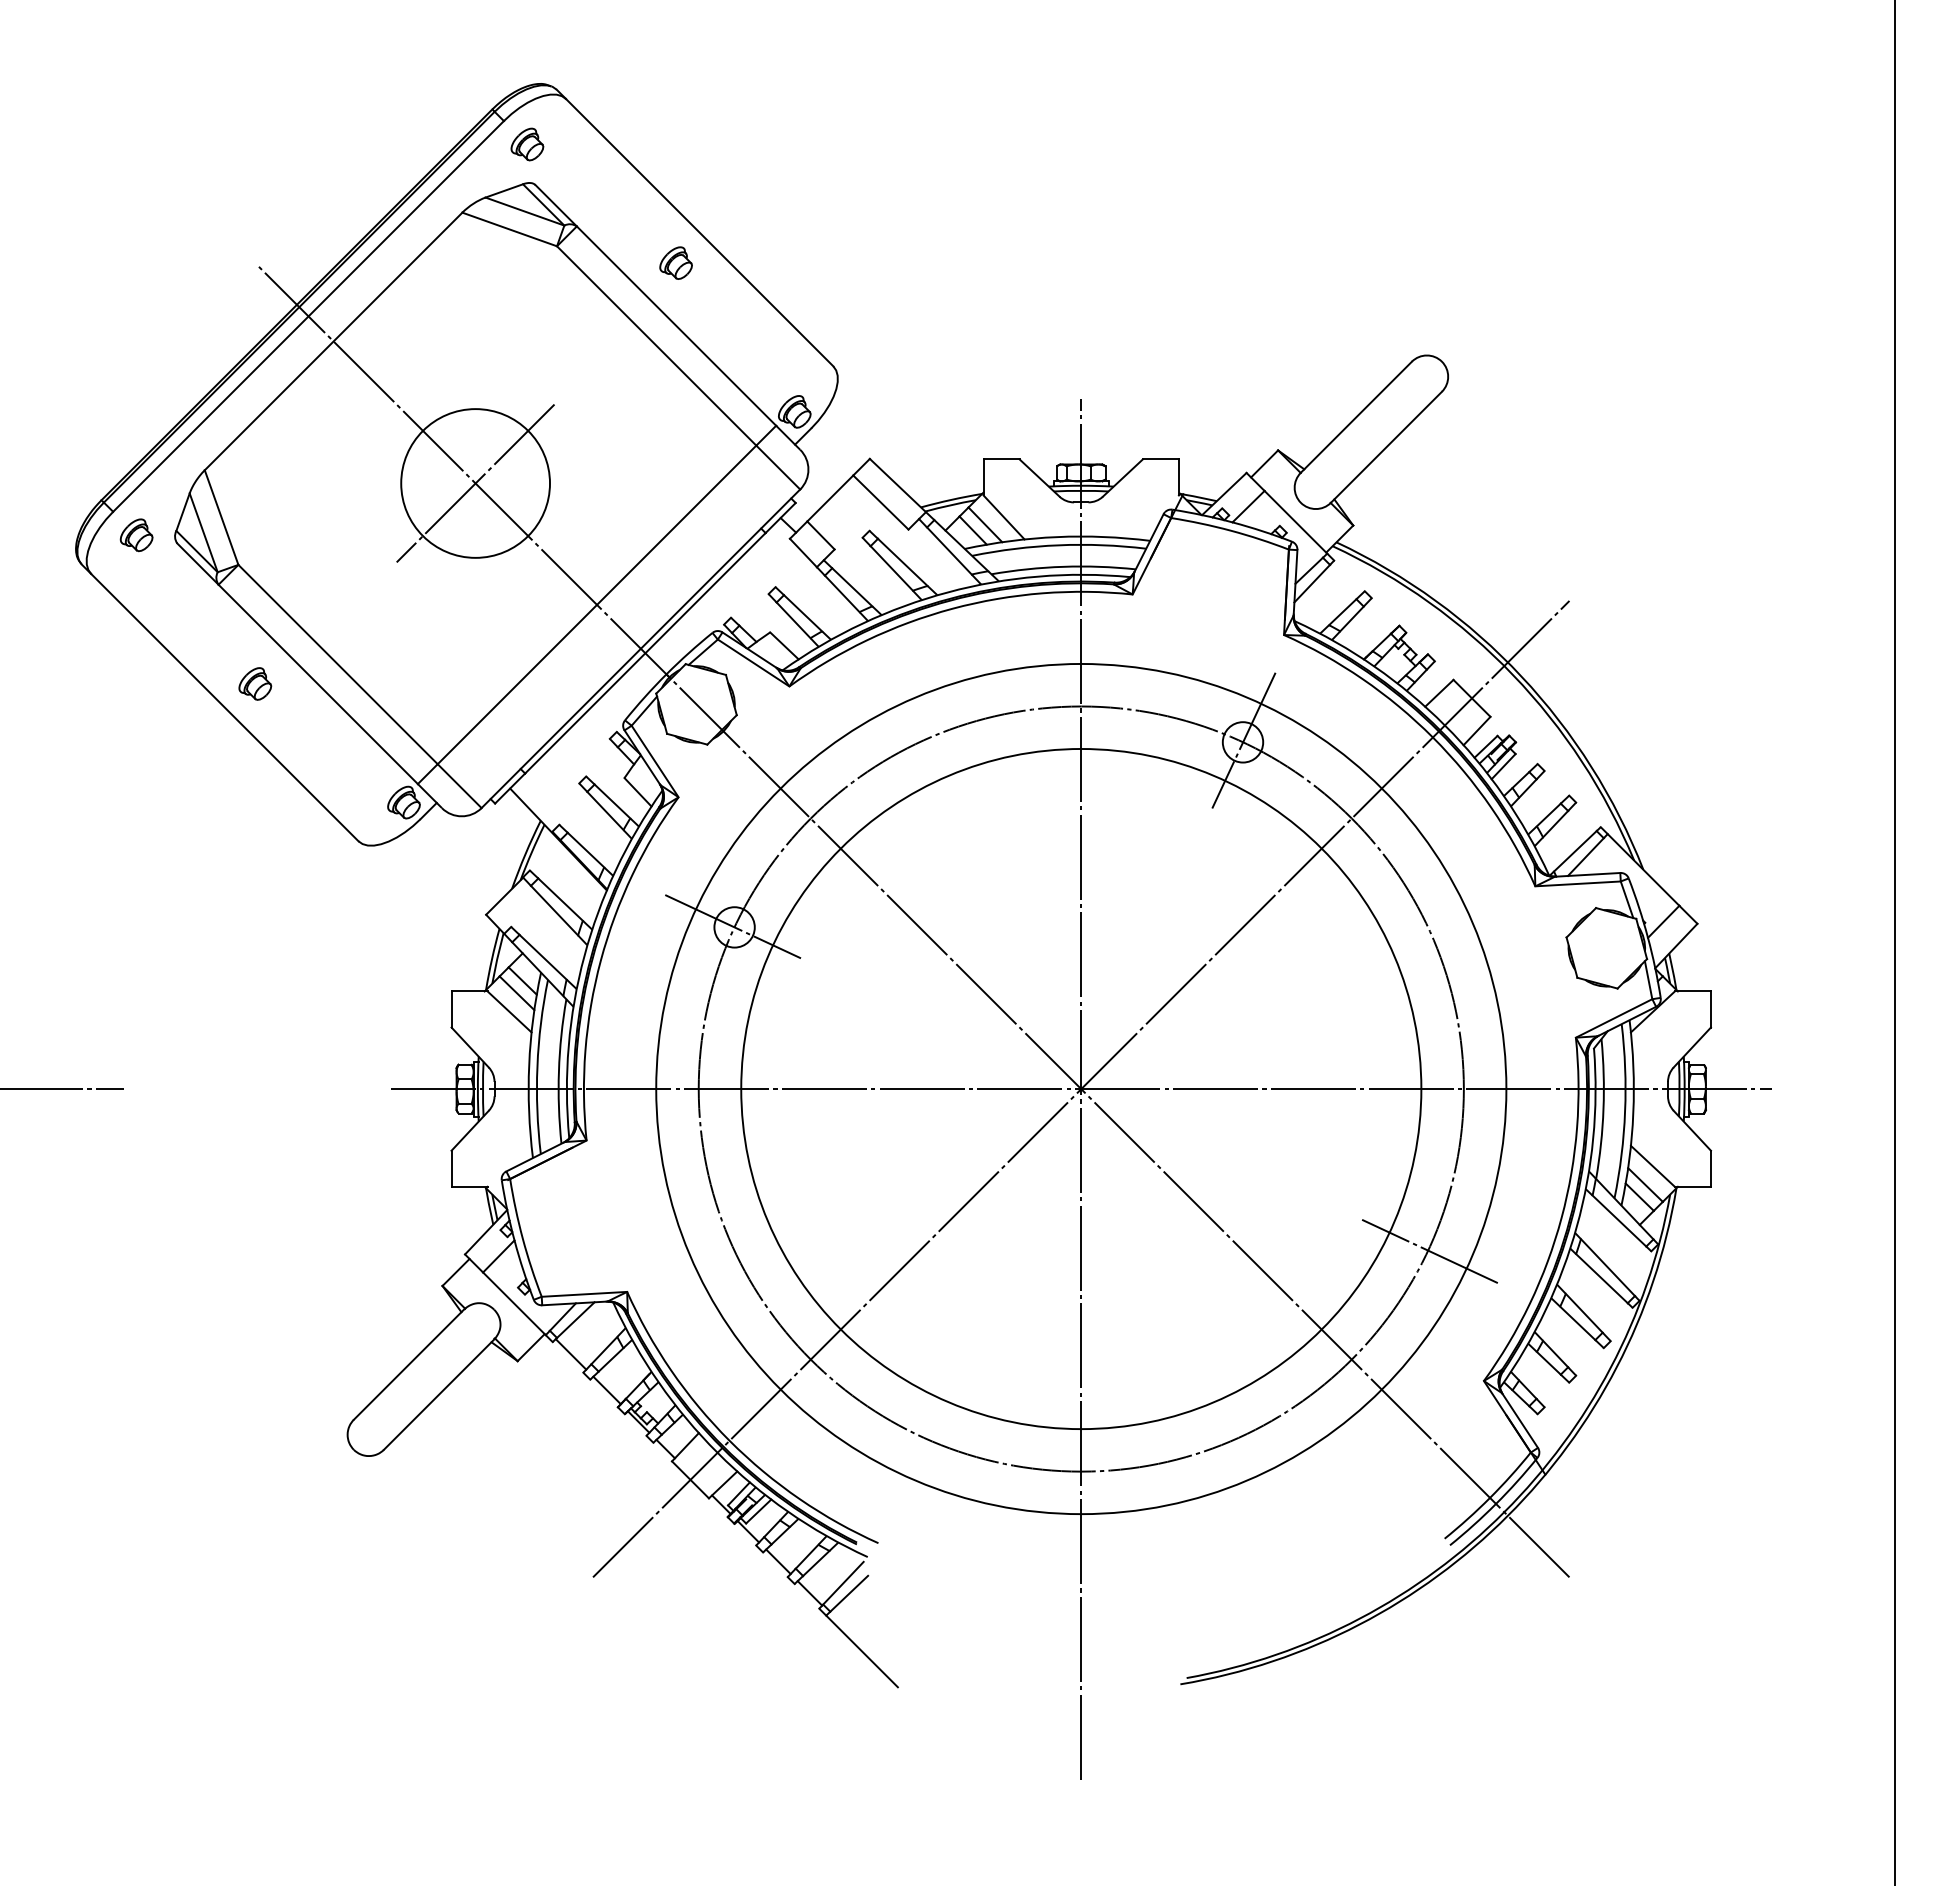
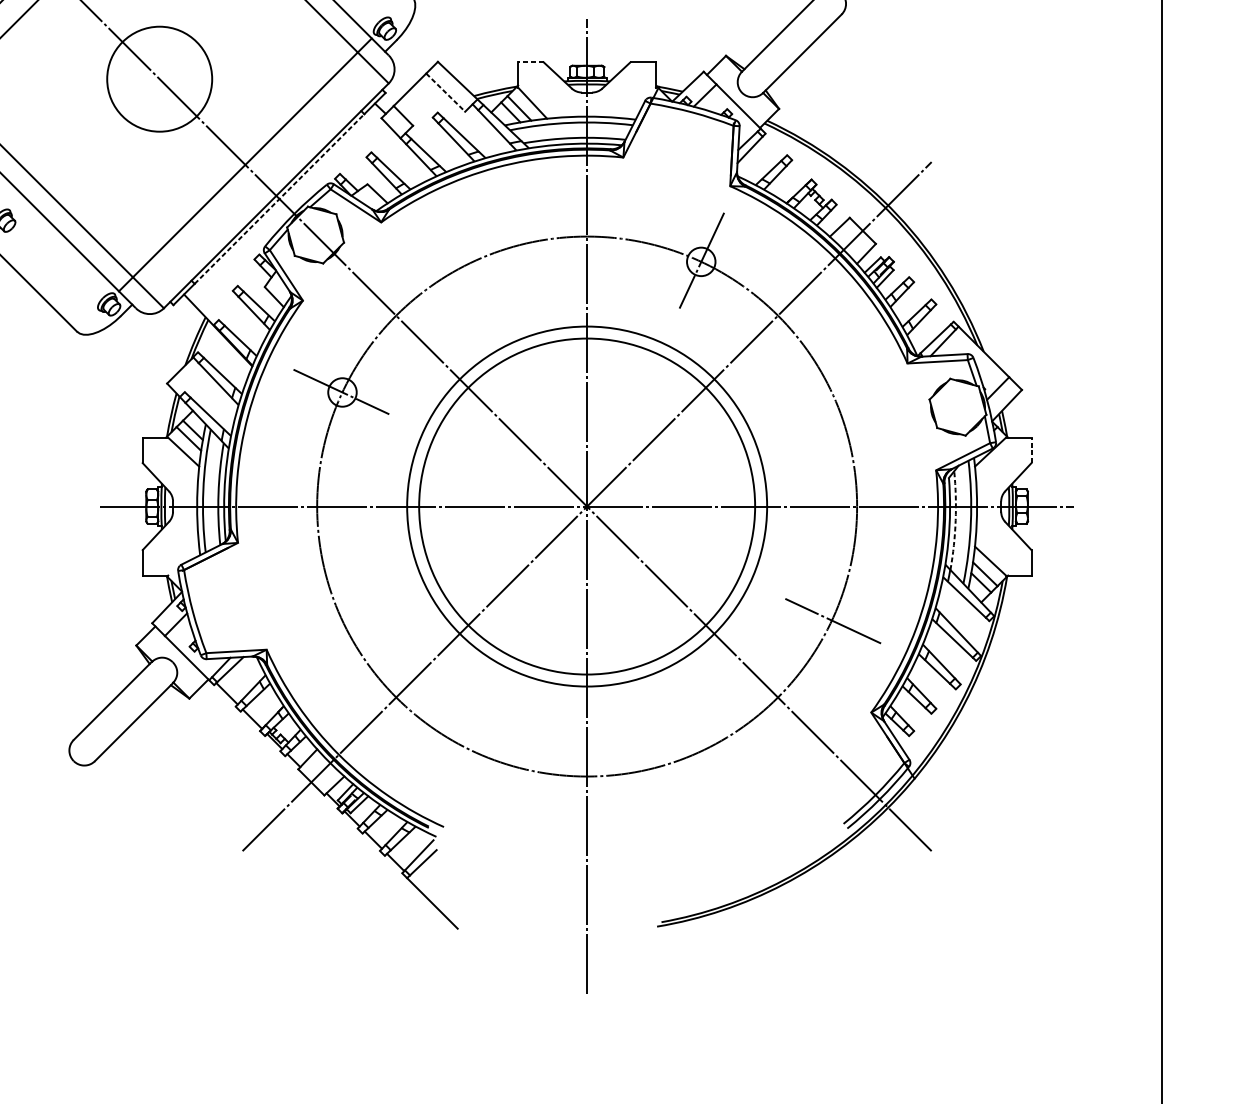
line: (1001, 459) -> (530, 62), solid -> dashed
line: (475, 483) -> (159, 79), removed
line: (880, 502) -> (445, 92), solid -> dashed
line: (645, 652) -> (279, 198), solid -> dashed
line: (1710, 1009) -> (1031, 450), solid -> dashed
circle: (1081, 1088) -> (587, 506), size x0.6
circle: (1081, 1089) -> (587, 506), size x0.7
arc: (1603, 1109) -> (955, 520), solid -> dashed

